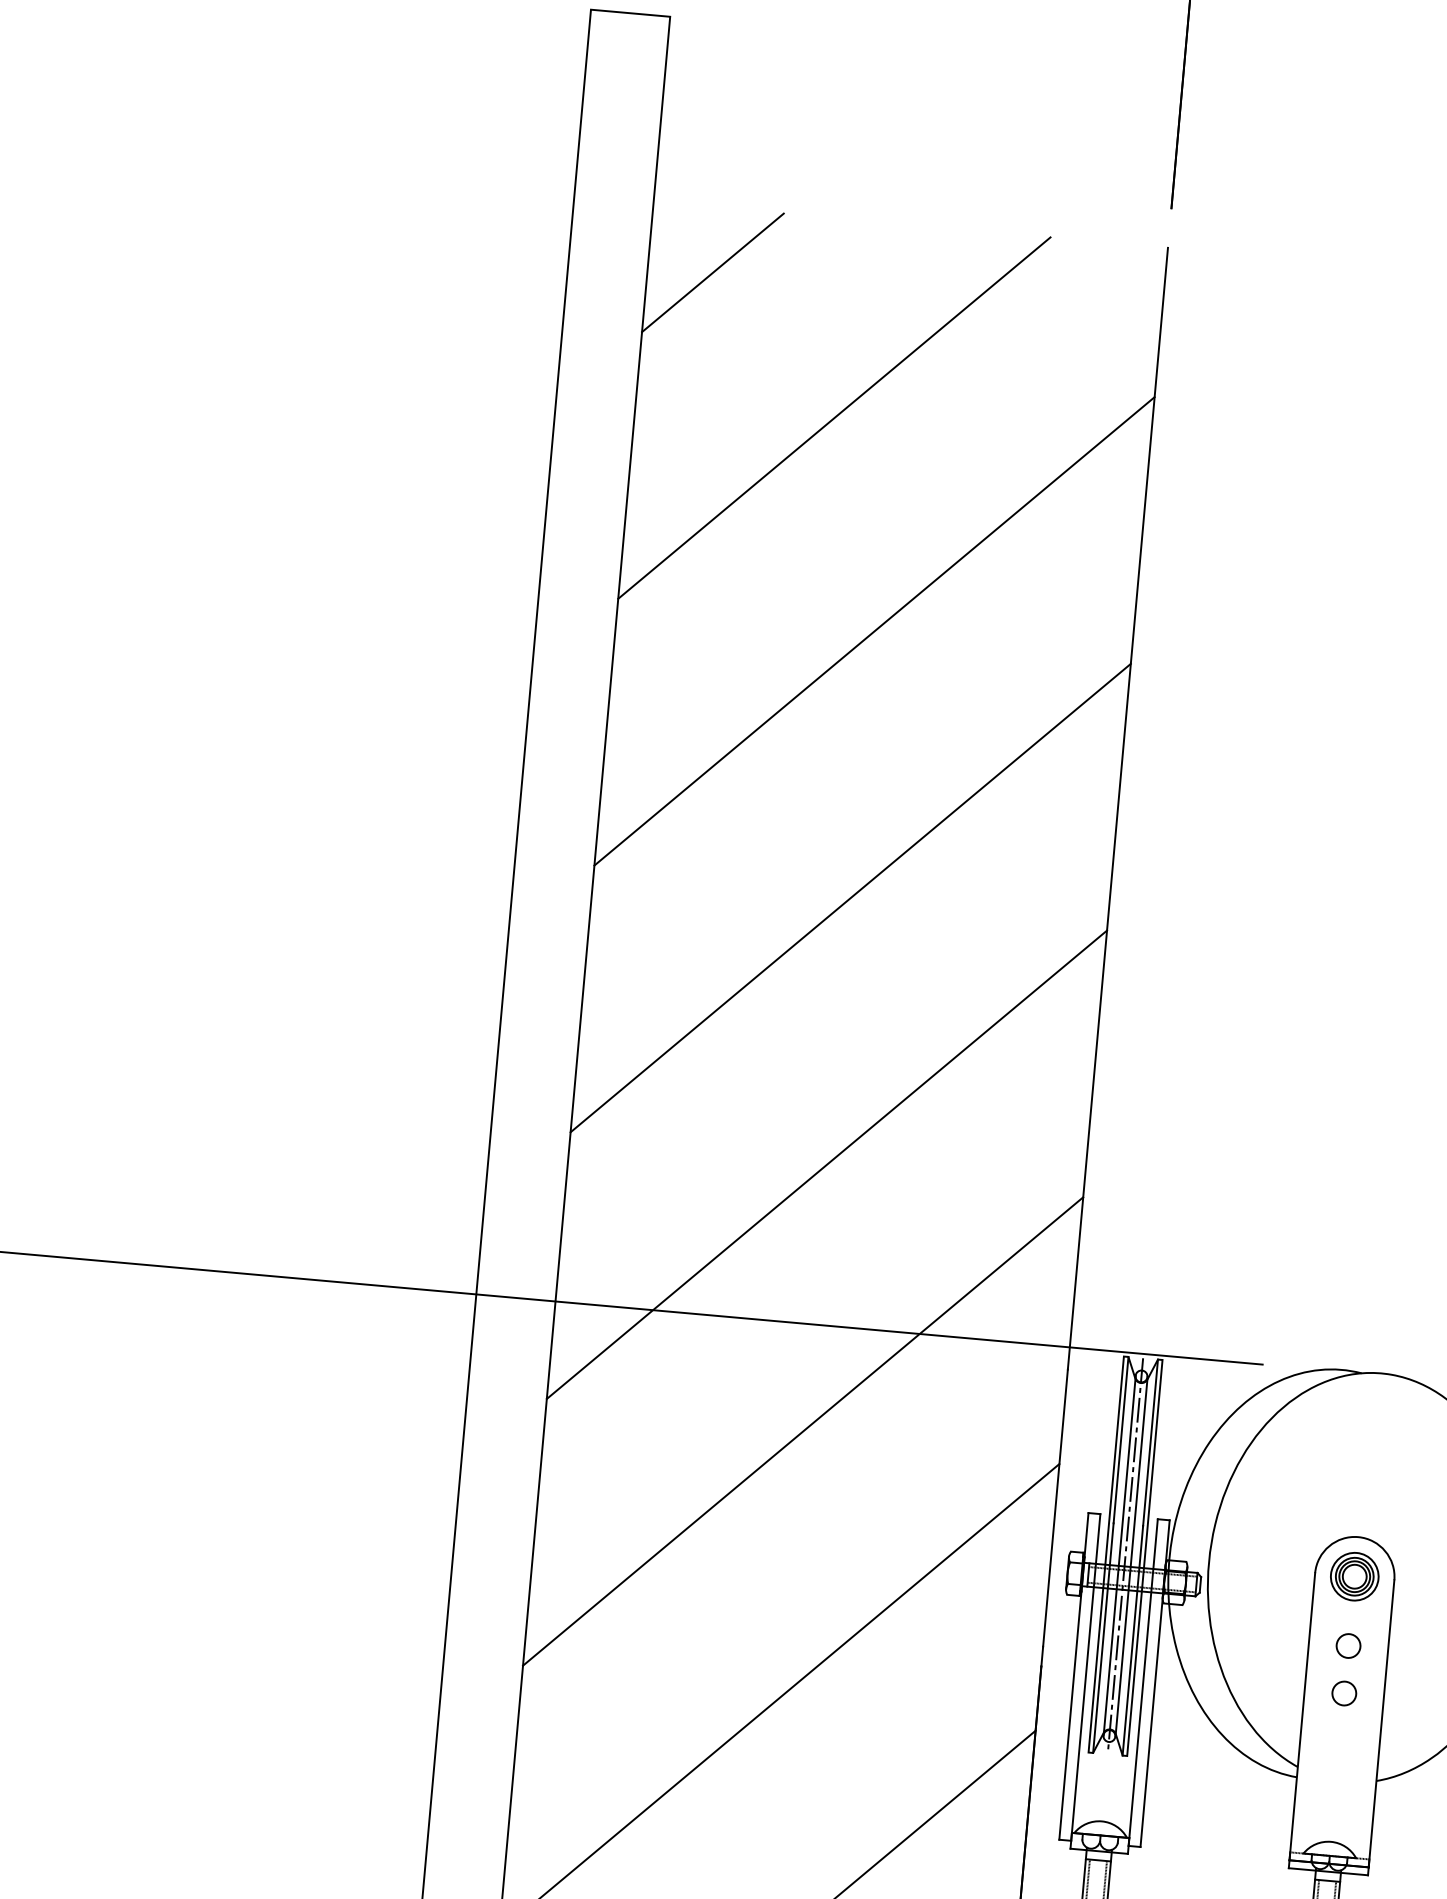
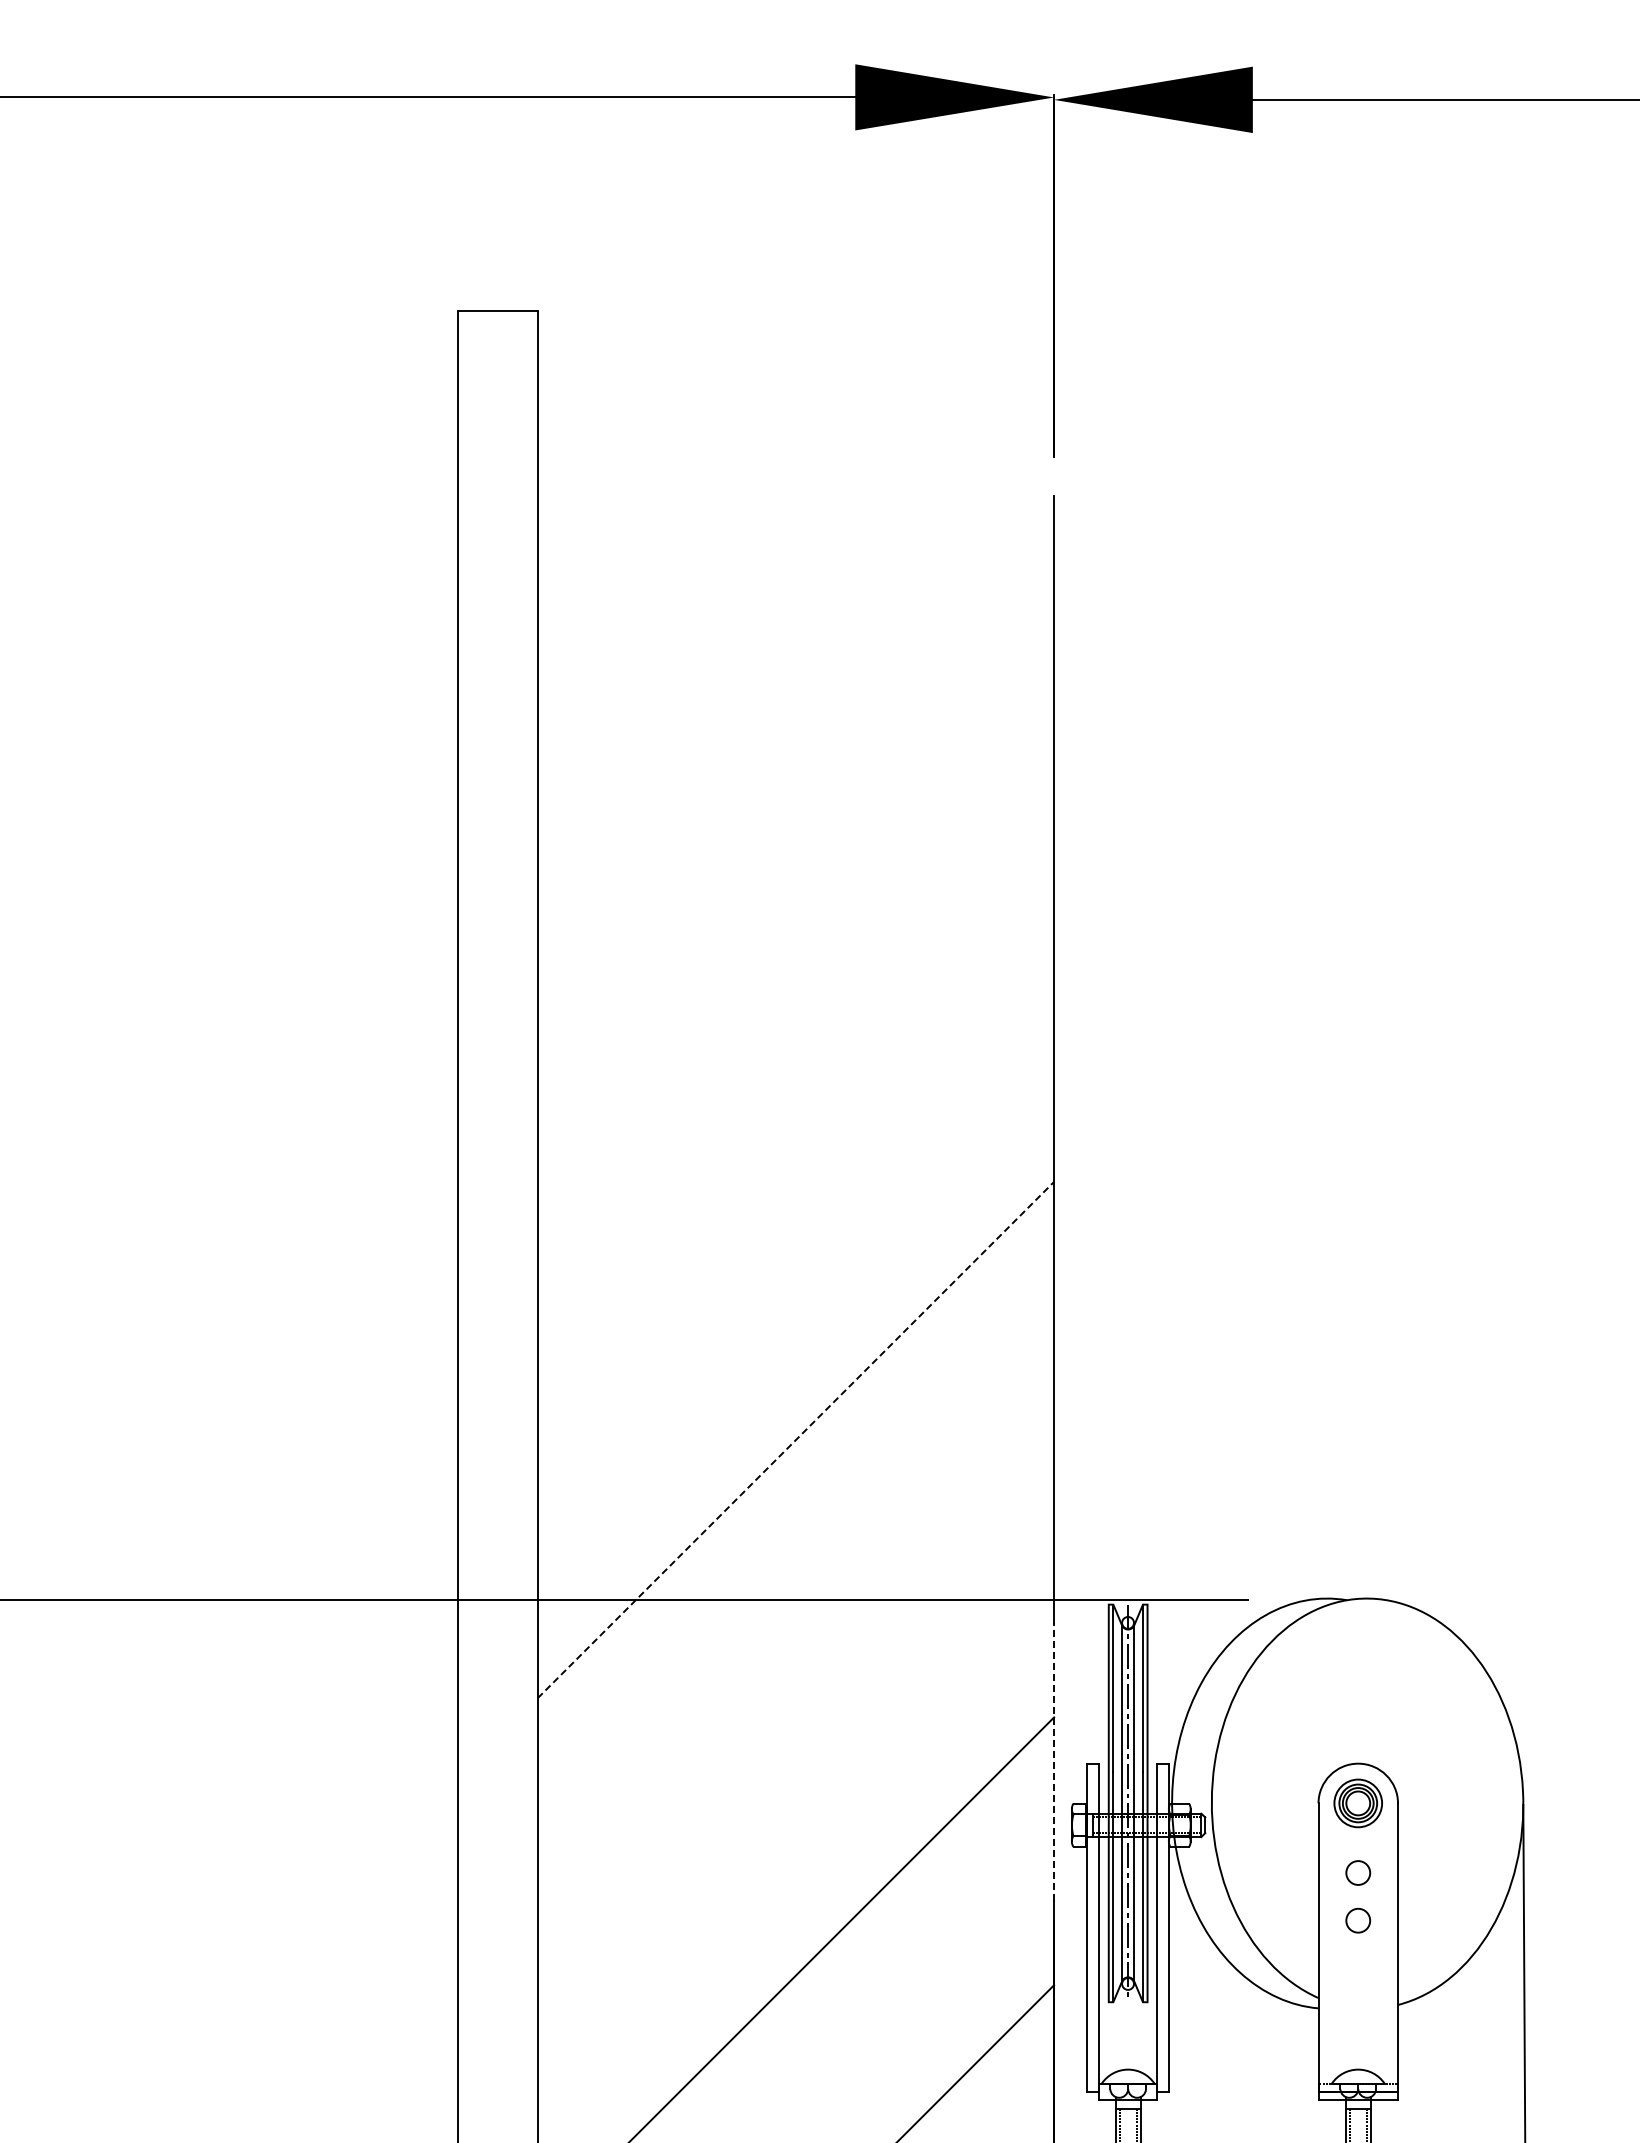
line: (712, 272) -> (602, 561), removed
line: (833, 417) -> (736, 695), removed
line: (874, 631) -> (795, 904), removed
line: (850, 898) -> (795, 1172), removed
line: (827, 1164) -> (796, 1439), solid -> dashed
line: (802, 1431) -> (795, 1707), removed
line: (1055, 1507) -> (1054, 1761), solid -> dashed

